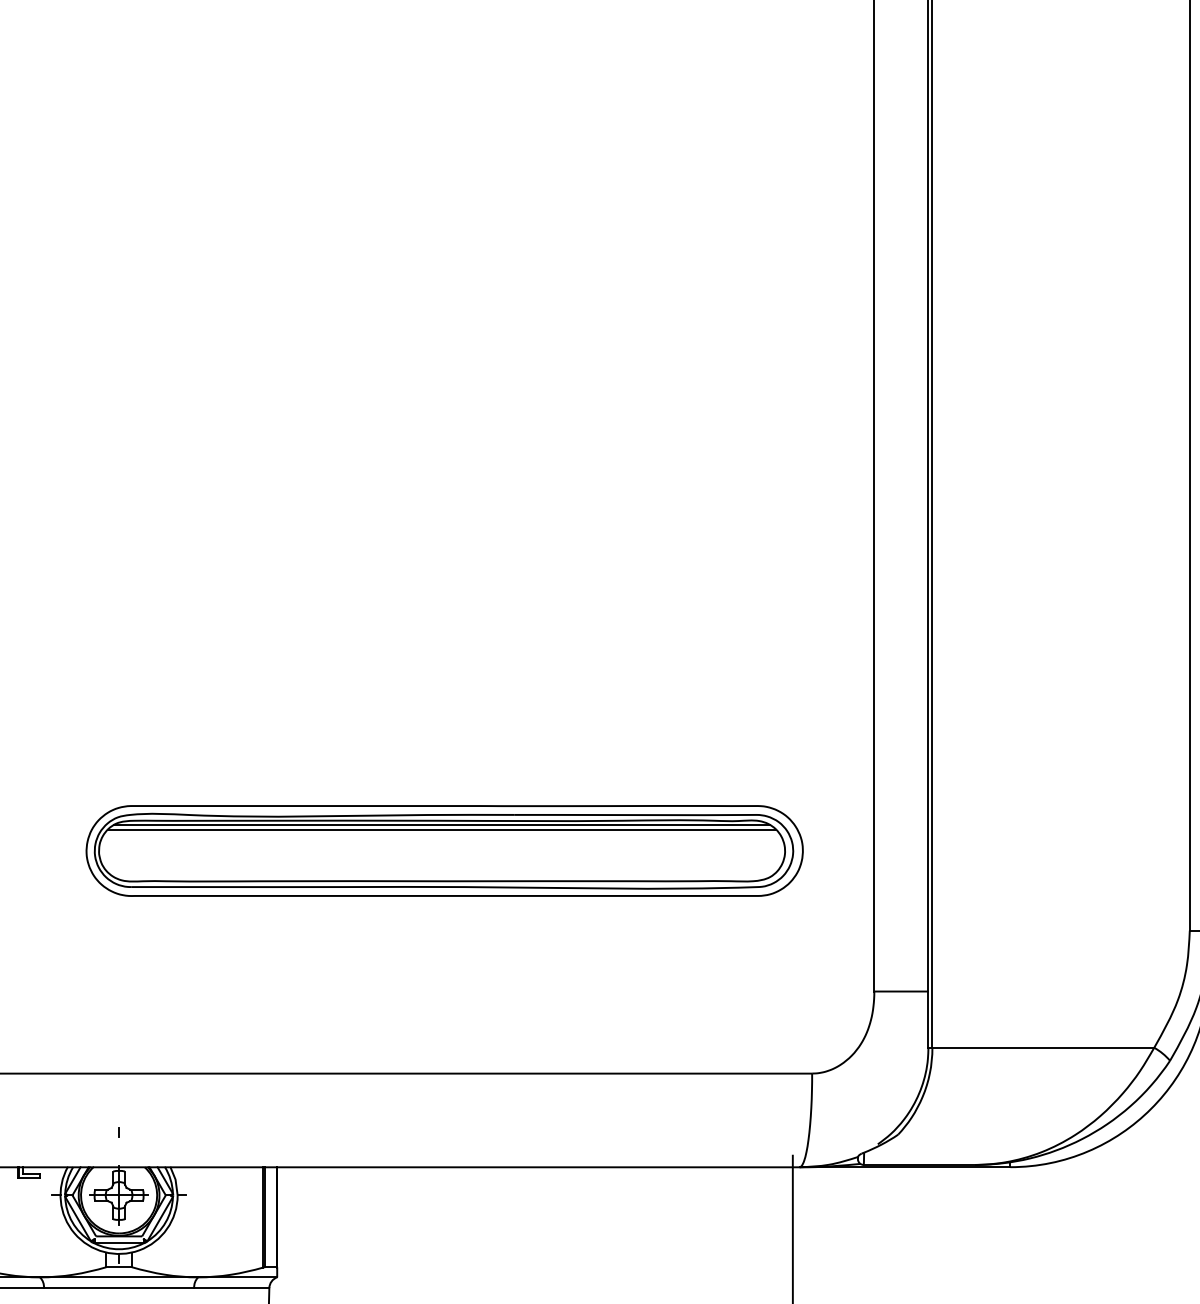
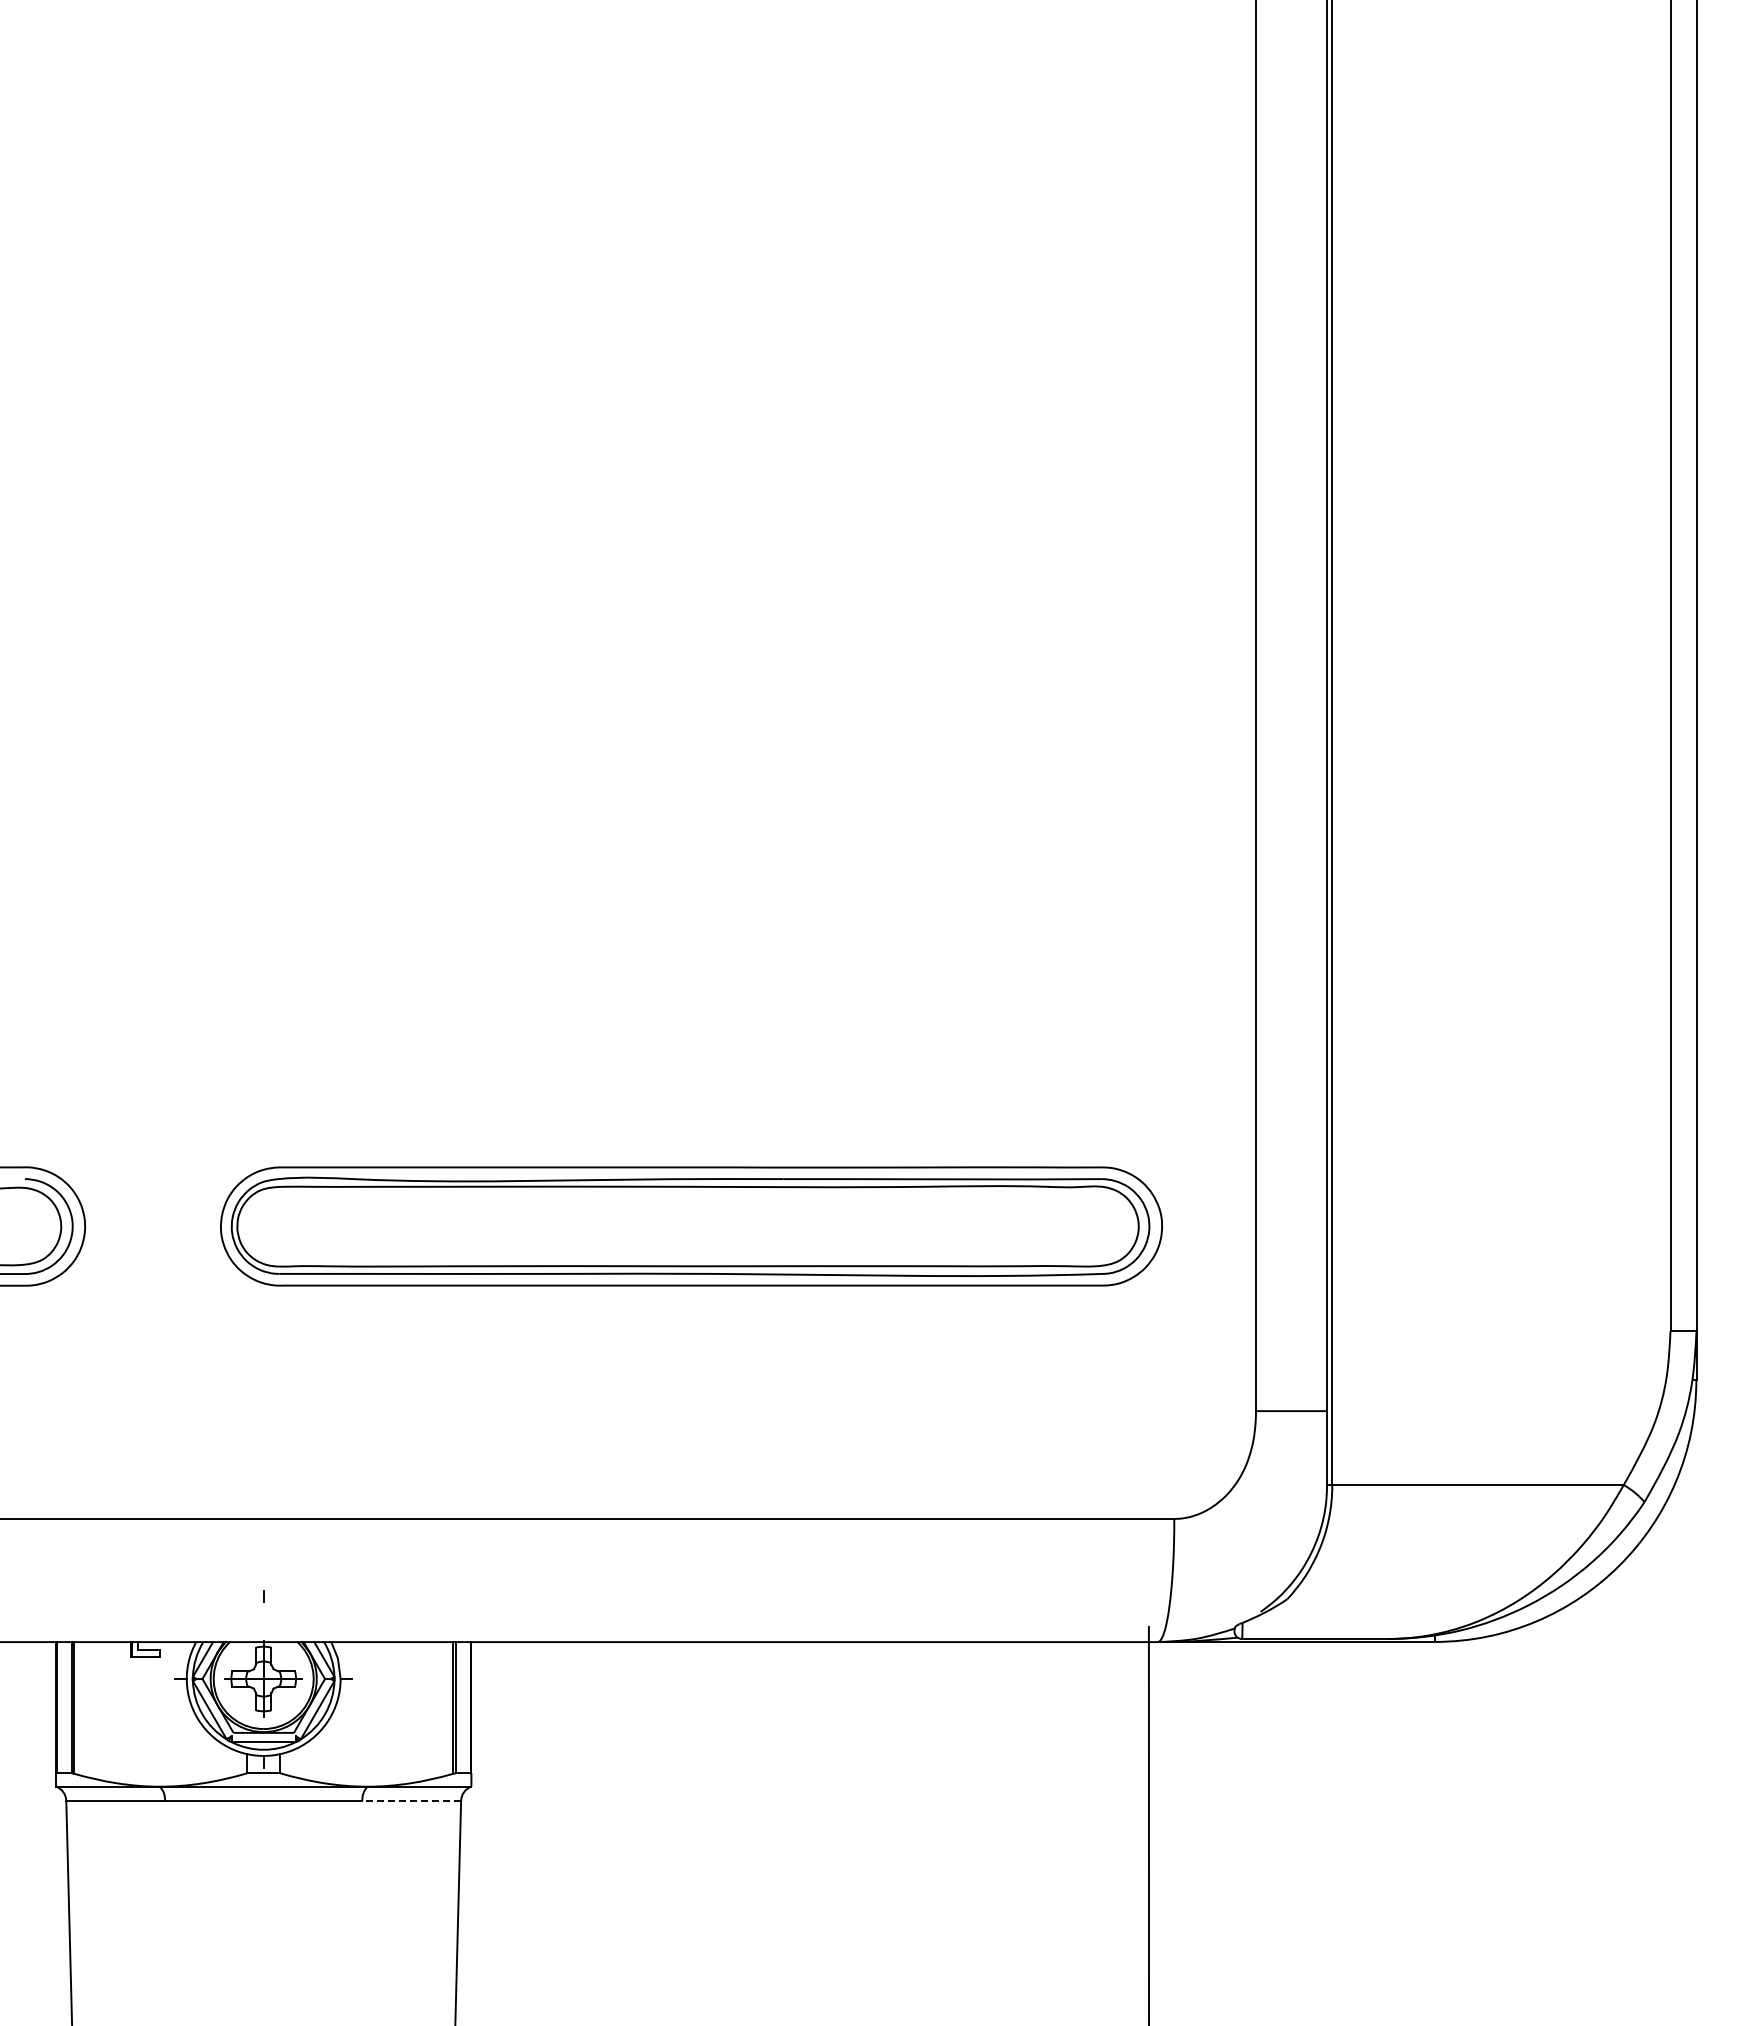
line: (441, 825) -> (687, 1192), removed
line: (441, 829) -> (687, 1198), removed
line: (231, 1287) -> (411, 1800), solid -> dashed

